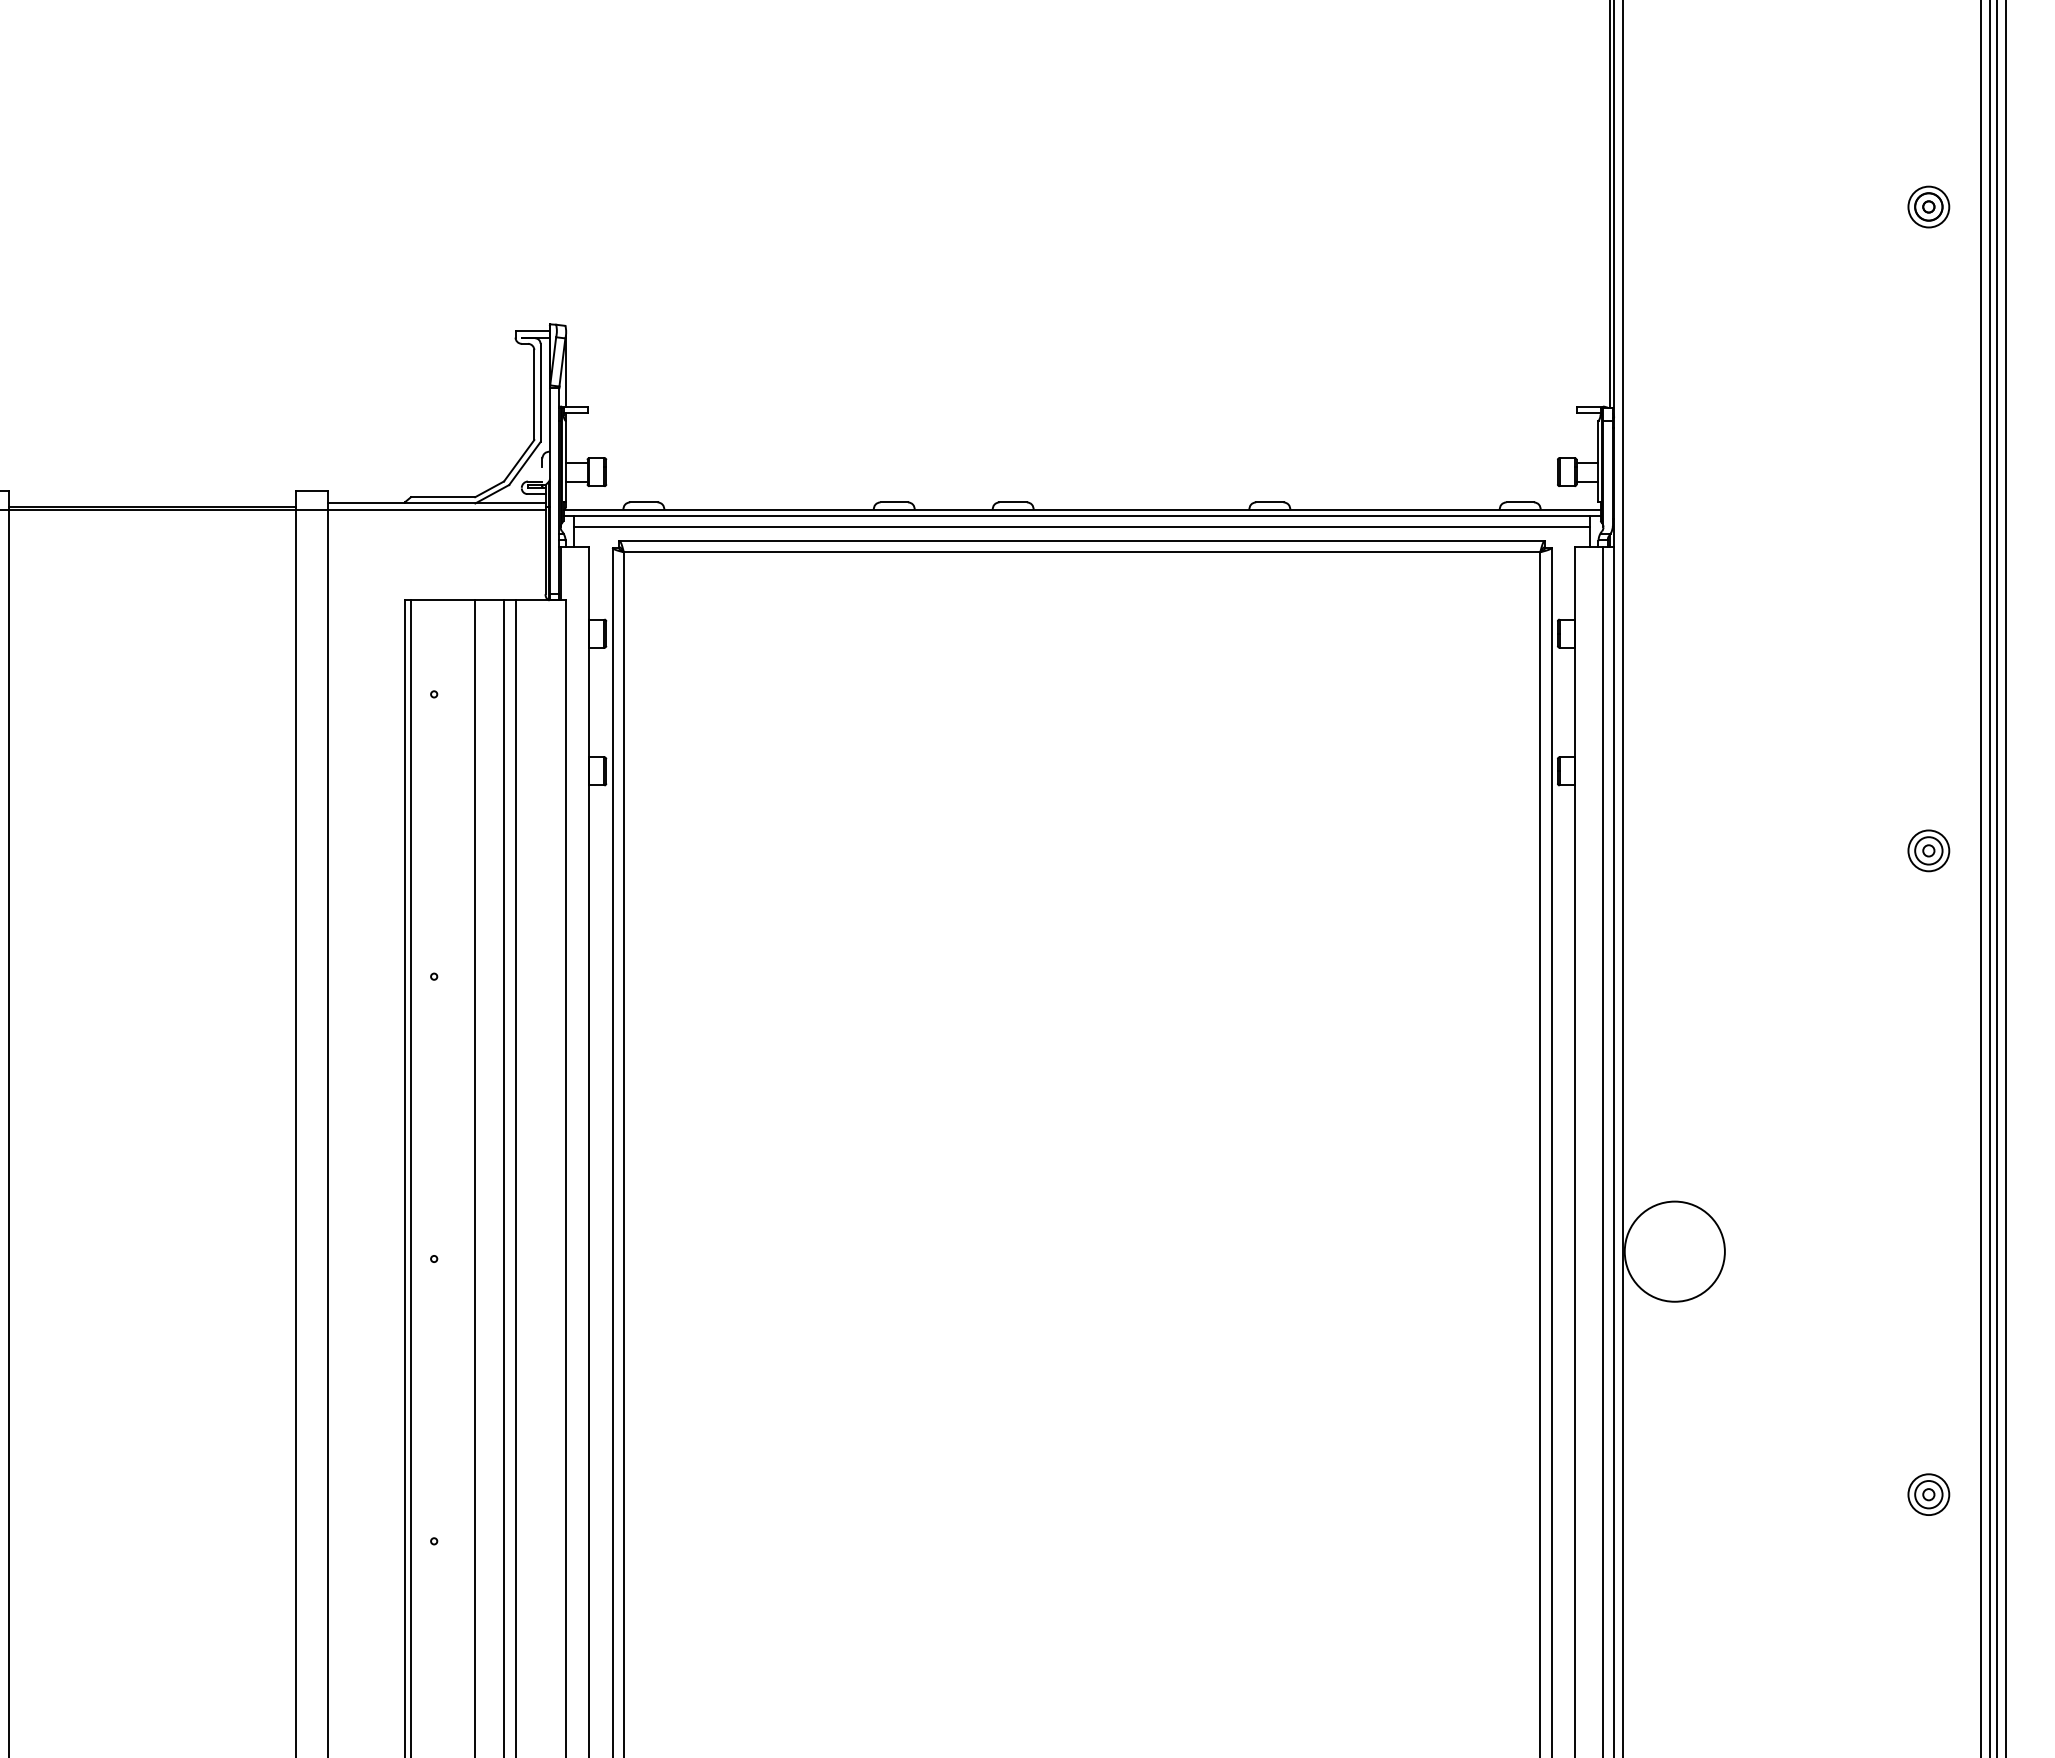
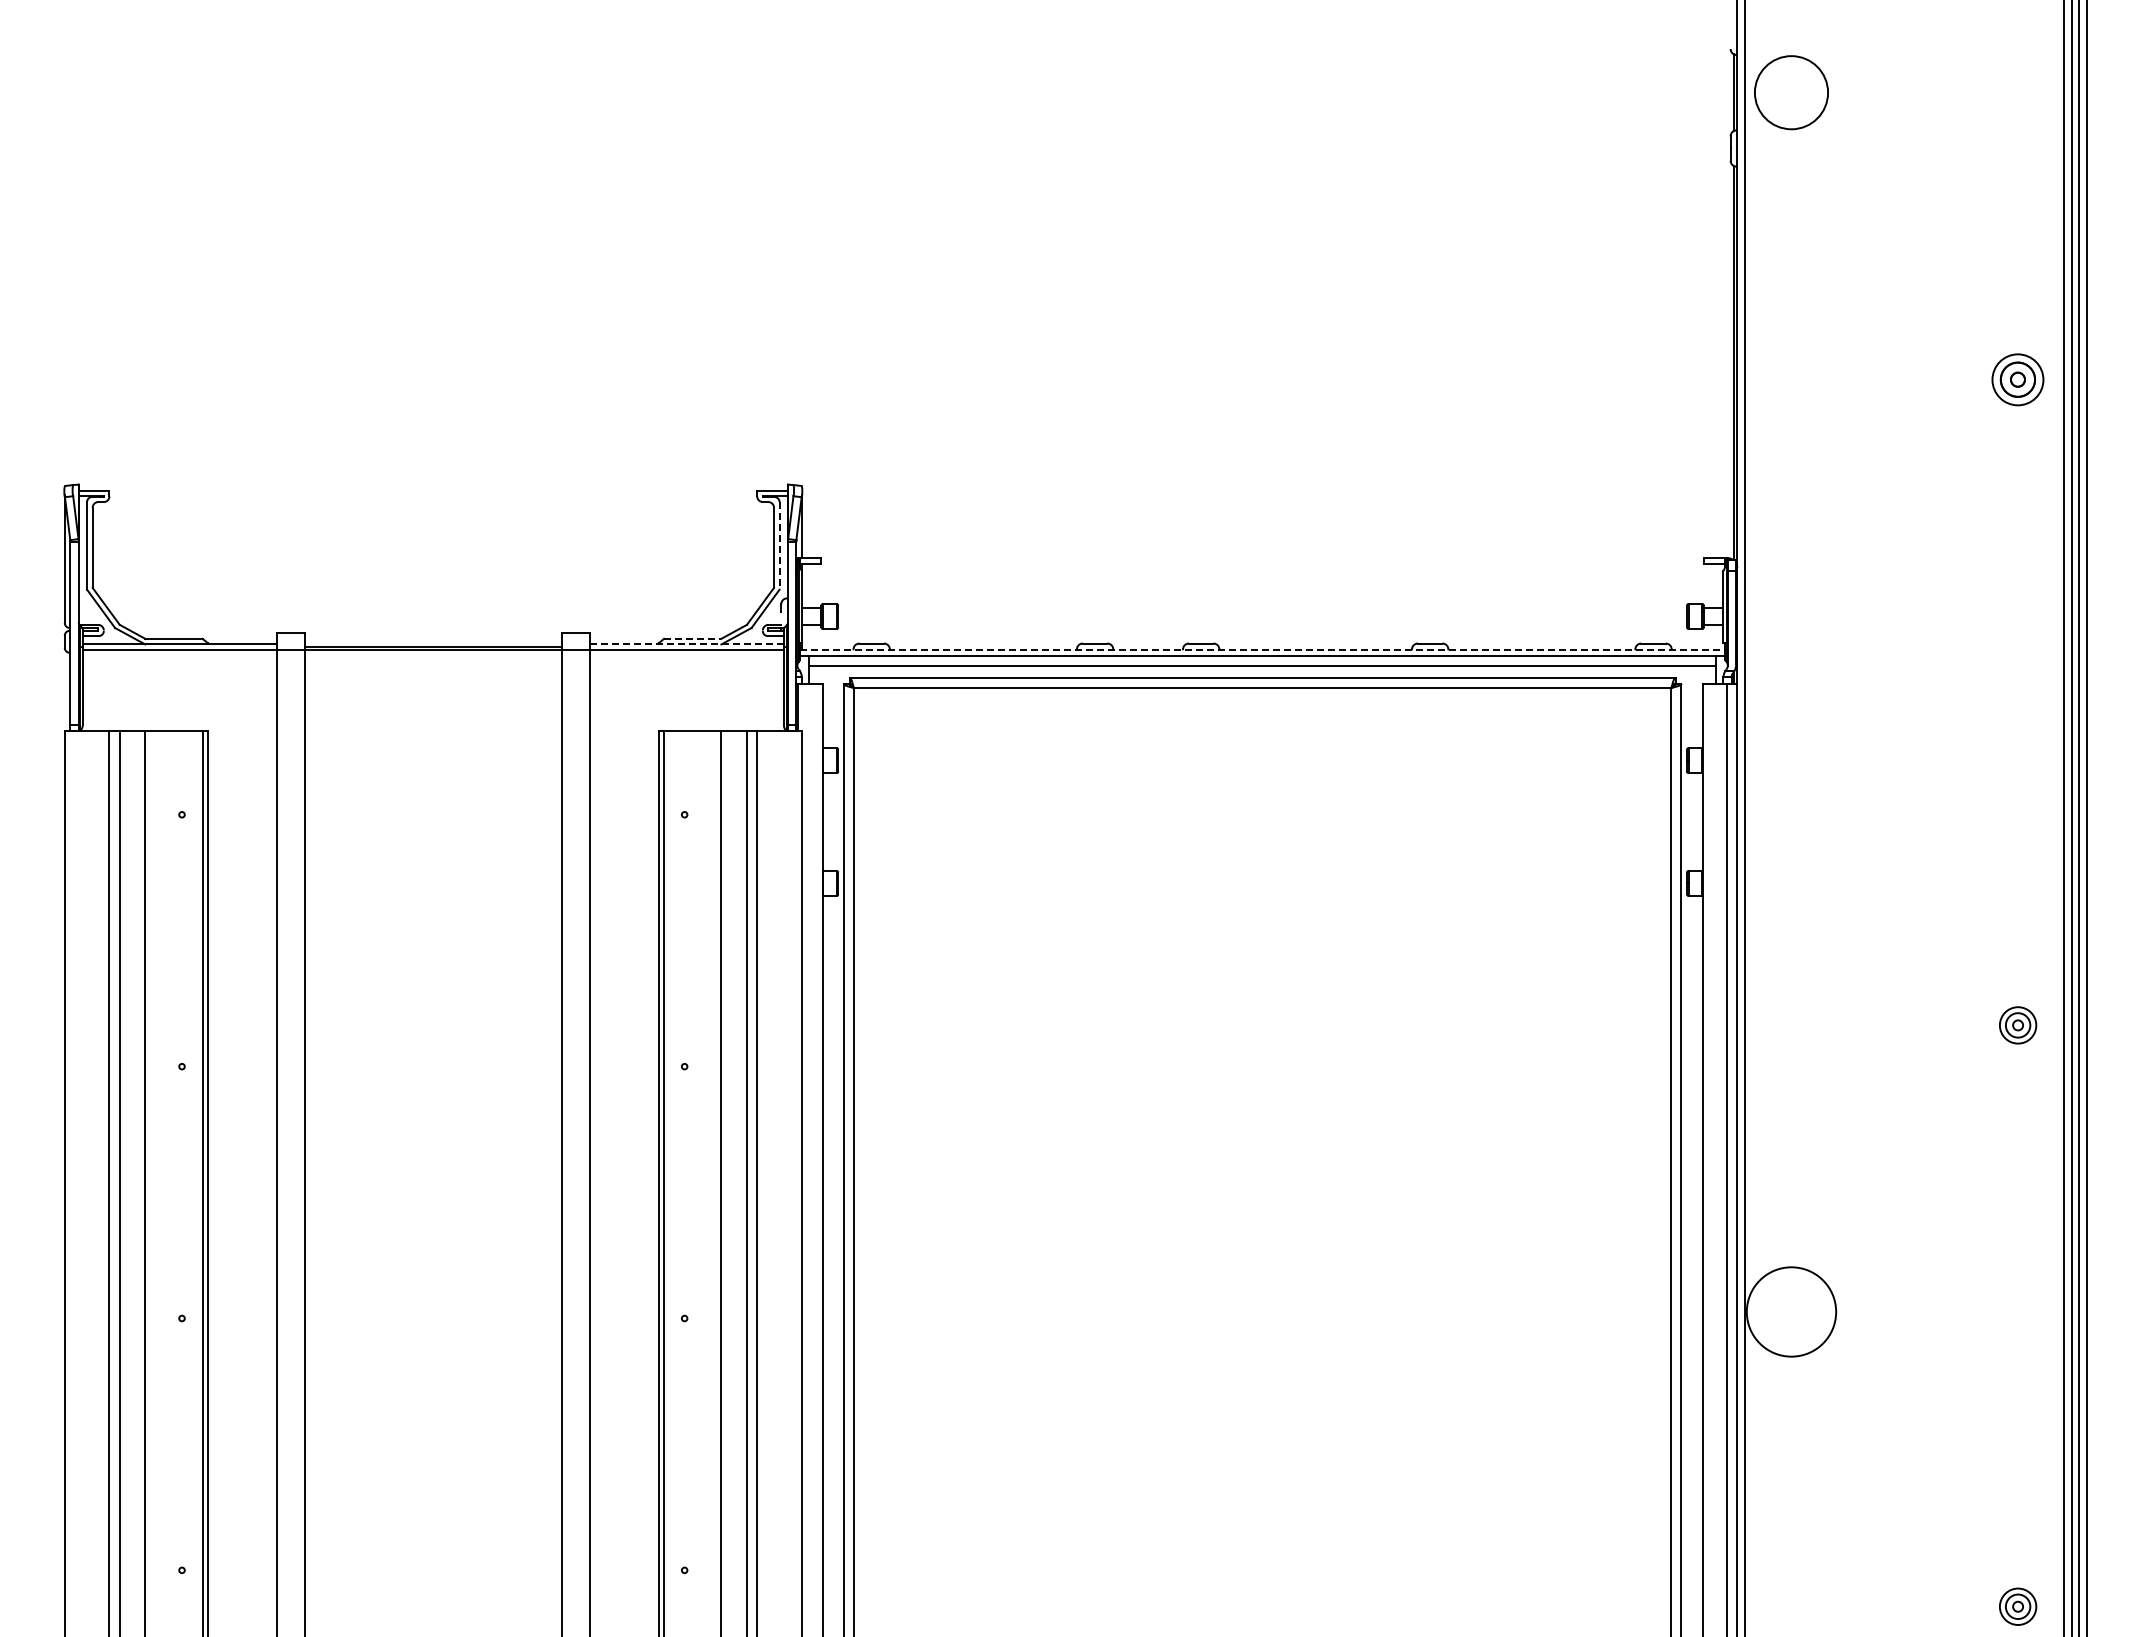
part: (1929, 207) -> (2018, 380), size x1.4
line: (540, 392) -> (779, 545), solid -> dashed
line: (442, 496) -> (692, 638), solid -> dashed
line: (436, 503) -> (686, 644), solid -> dashed
line: (1081, 510) -> (1262, 650), solid -> dashed
part: (1929, 850) -> (2018, 1025), moved
part: (1929, 1494) -> (2018, 1606), moved

